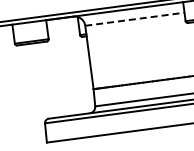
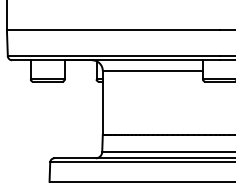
line: (135, 18) -> (153, 70), dashed -> solid

